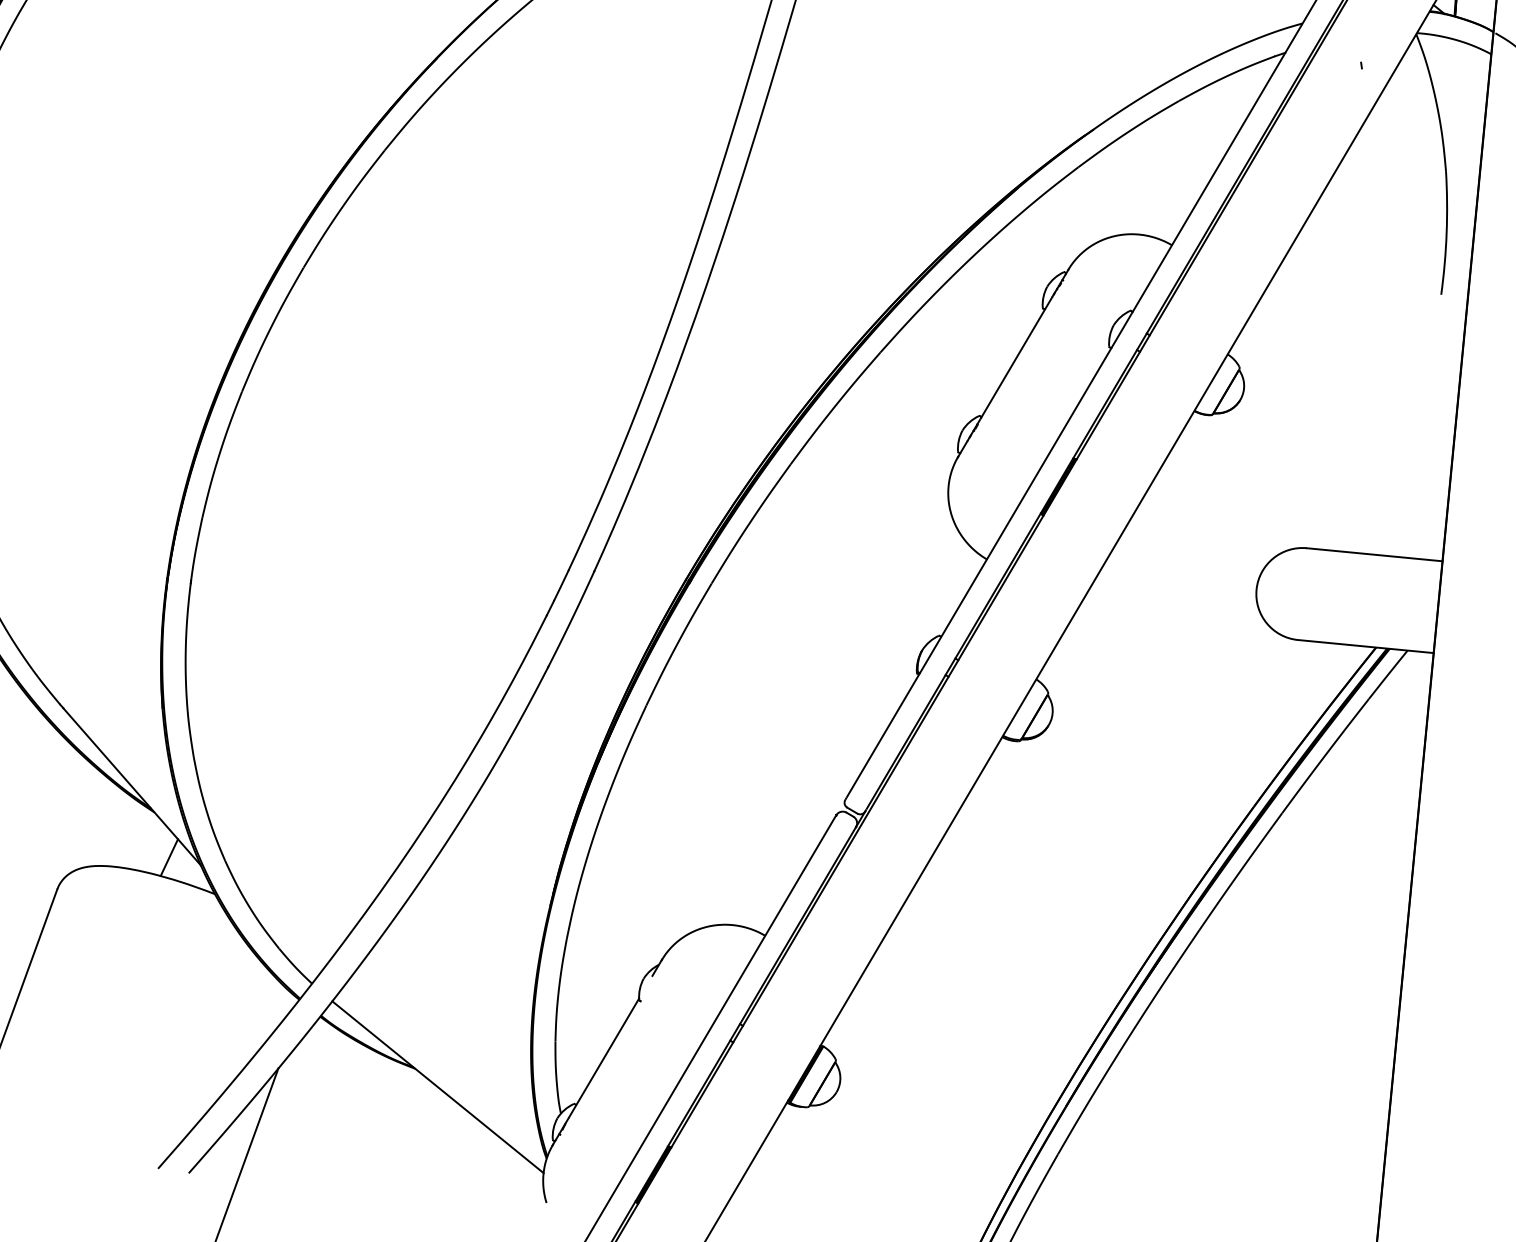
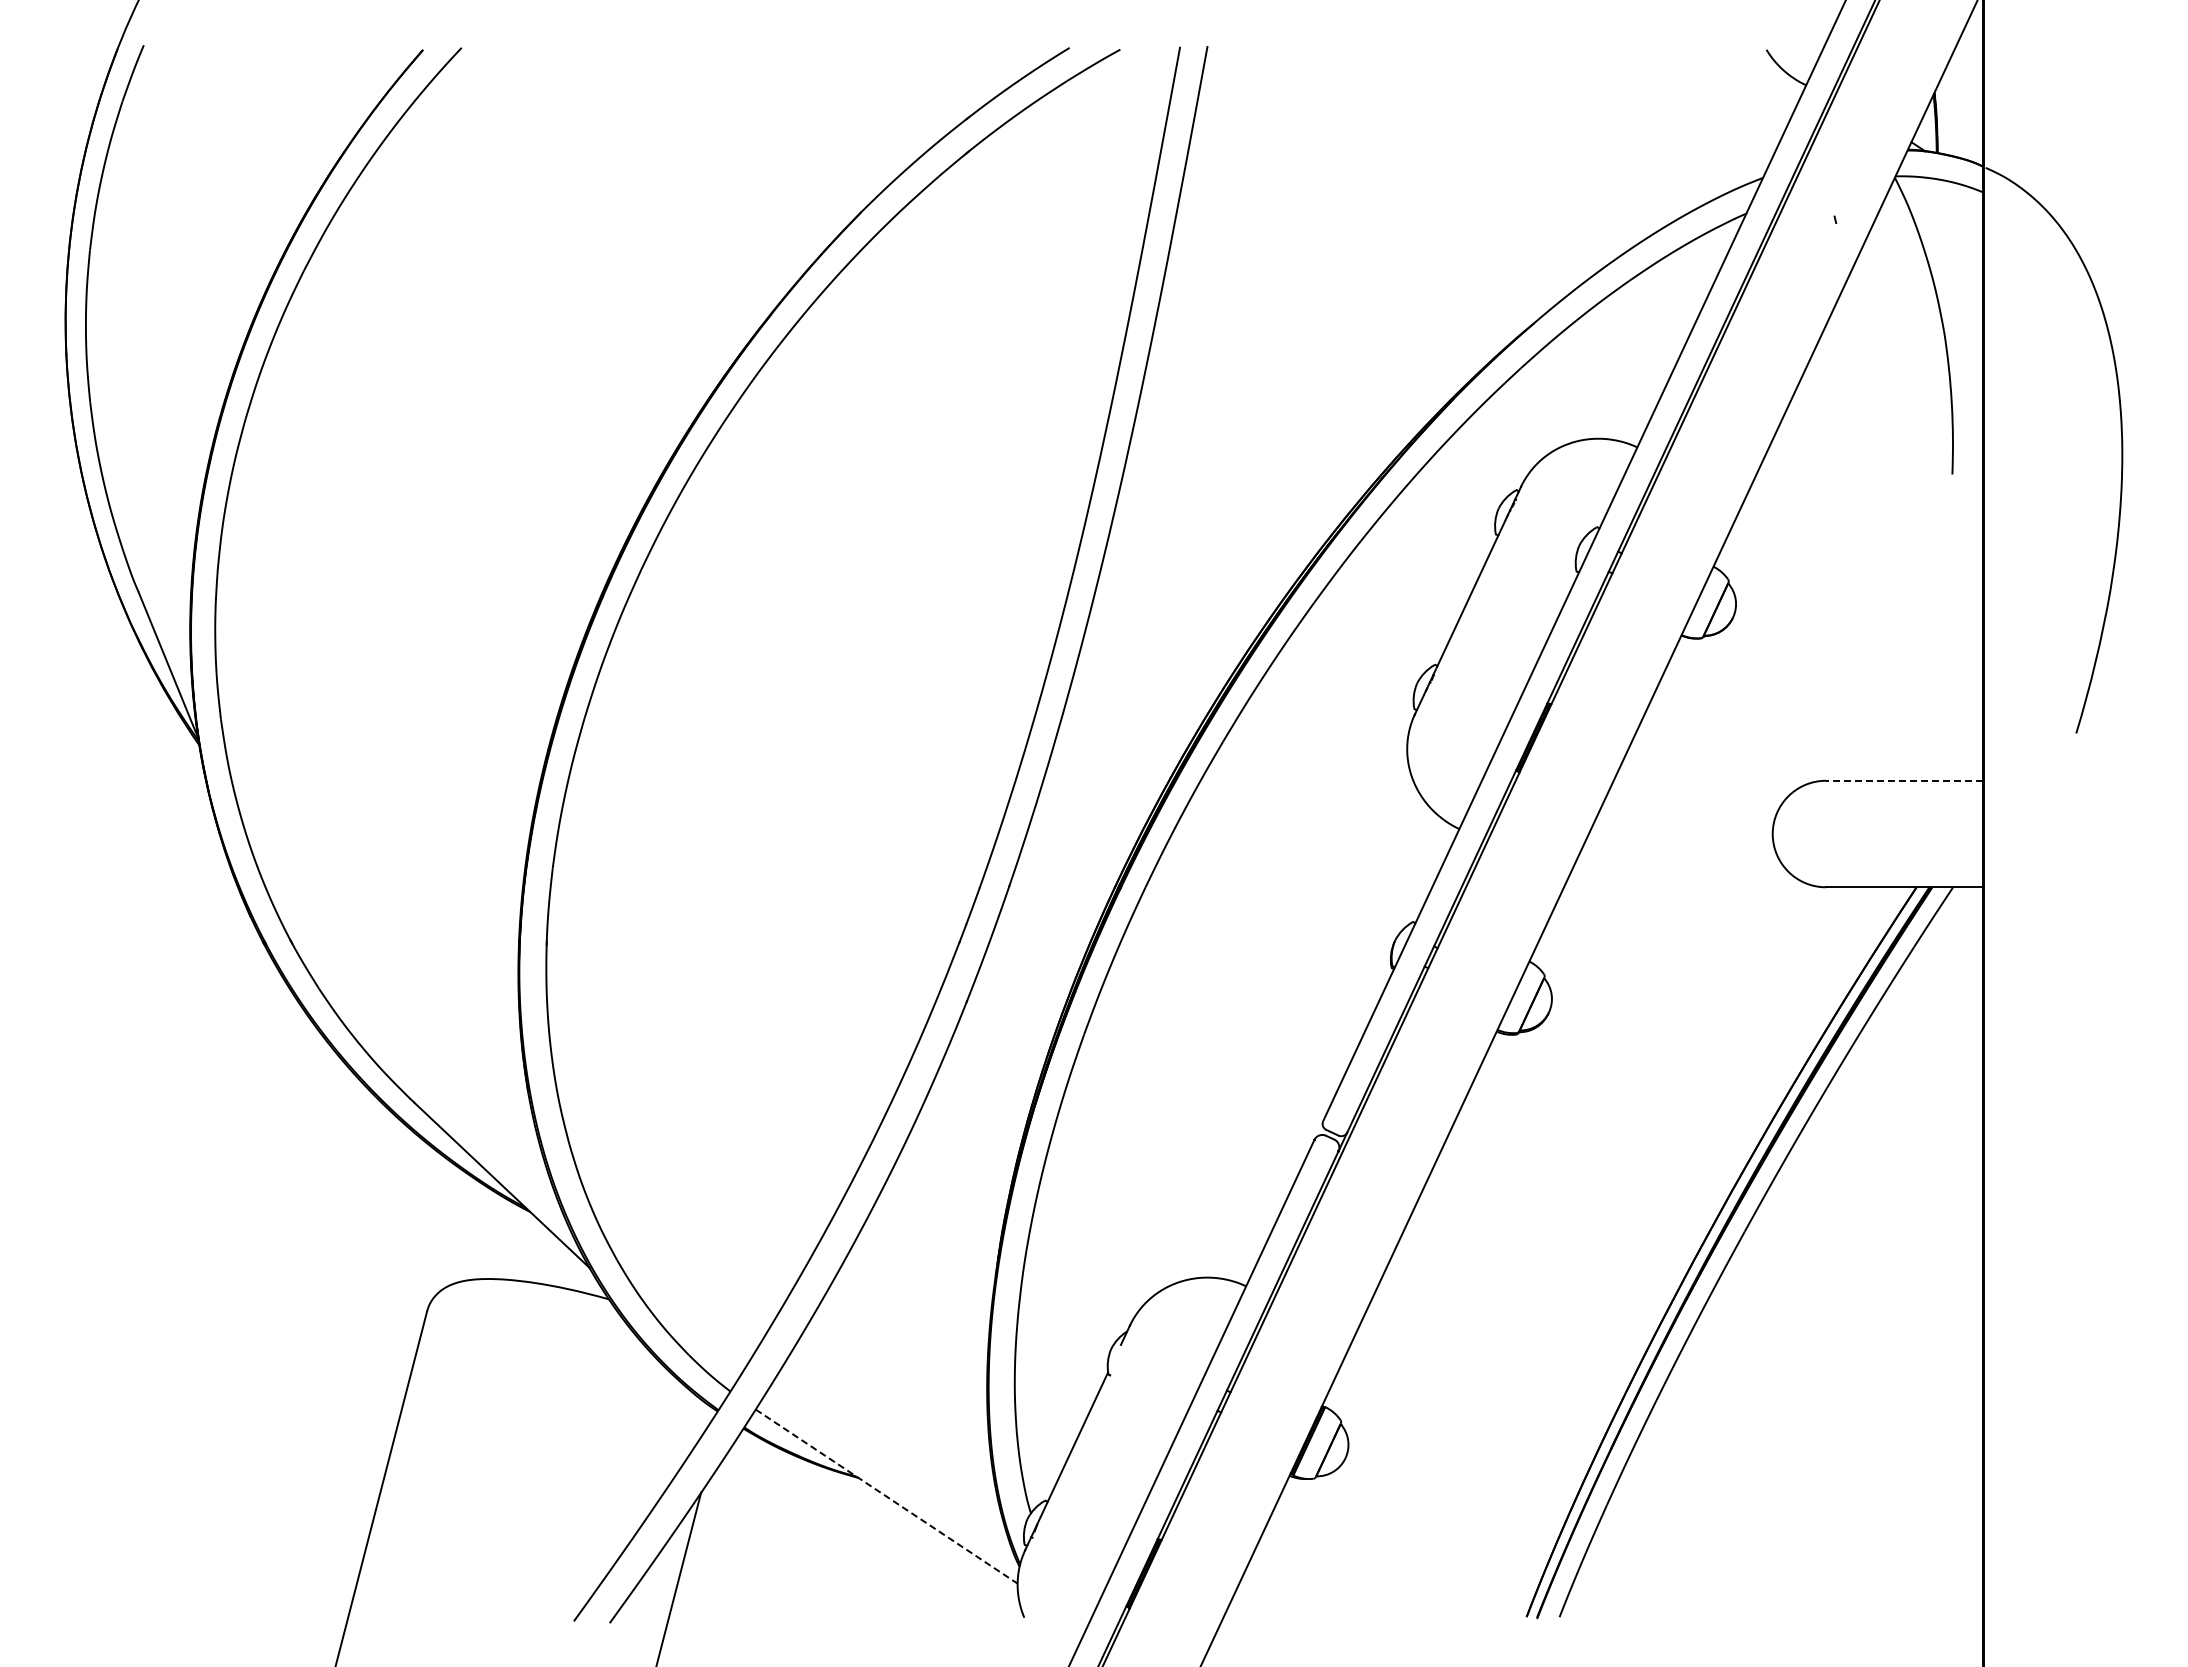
line: (1374, 554) -> (1904, 780), solid -> dashed
line: (169, 857) -> (552, 1262), removed
line: (438, 1087) -> (887, 1496), solid -> dashed

